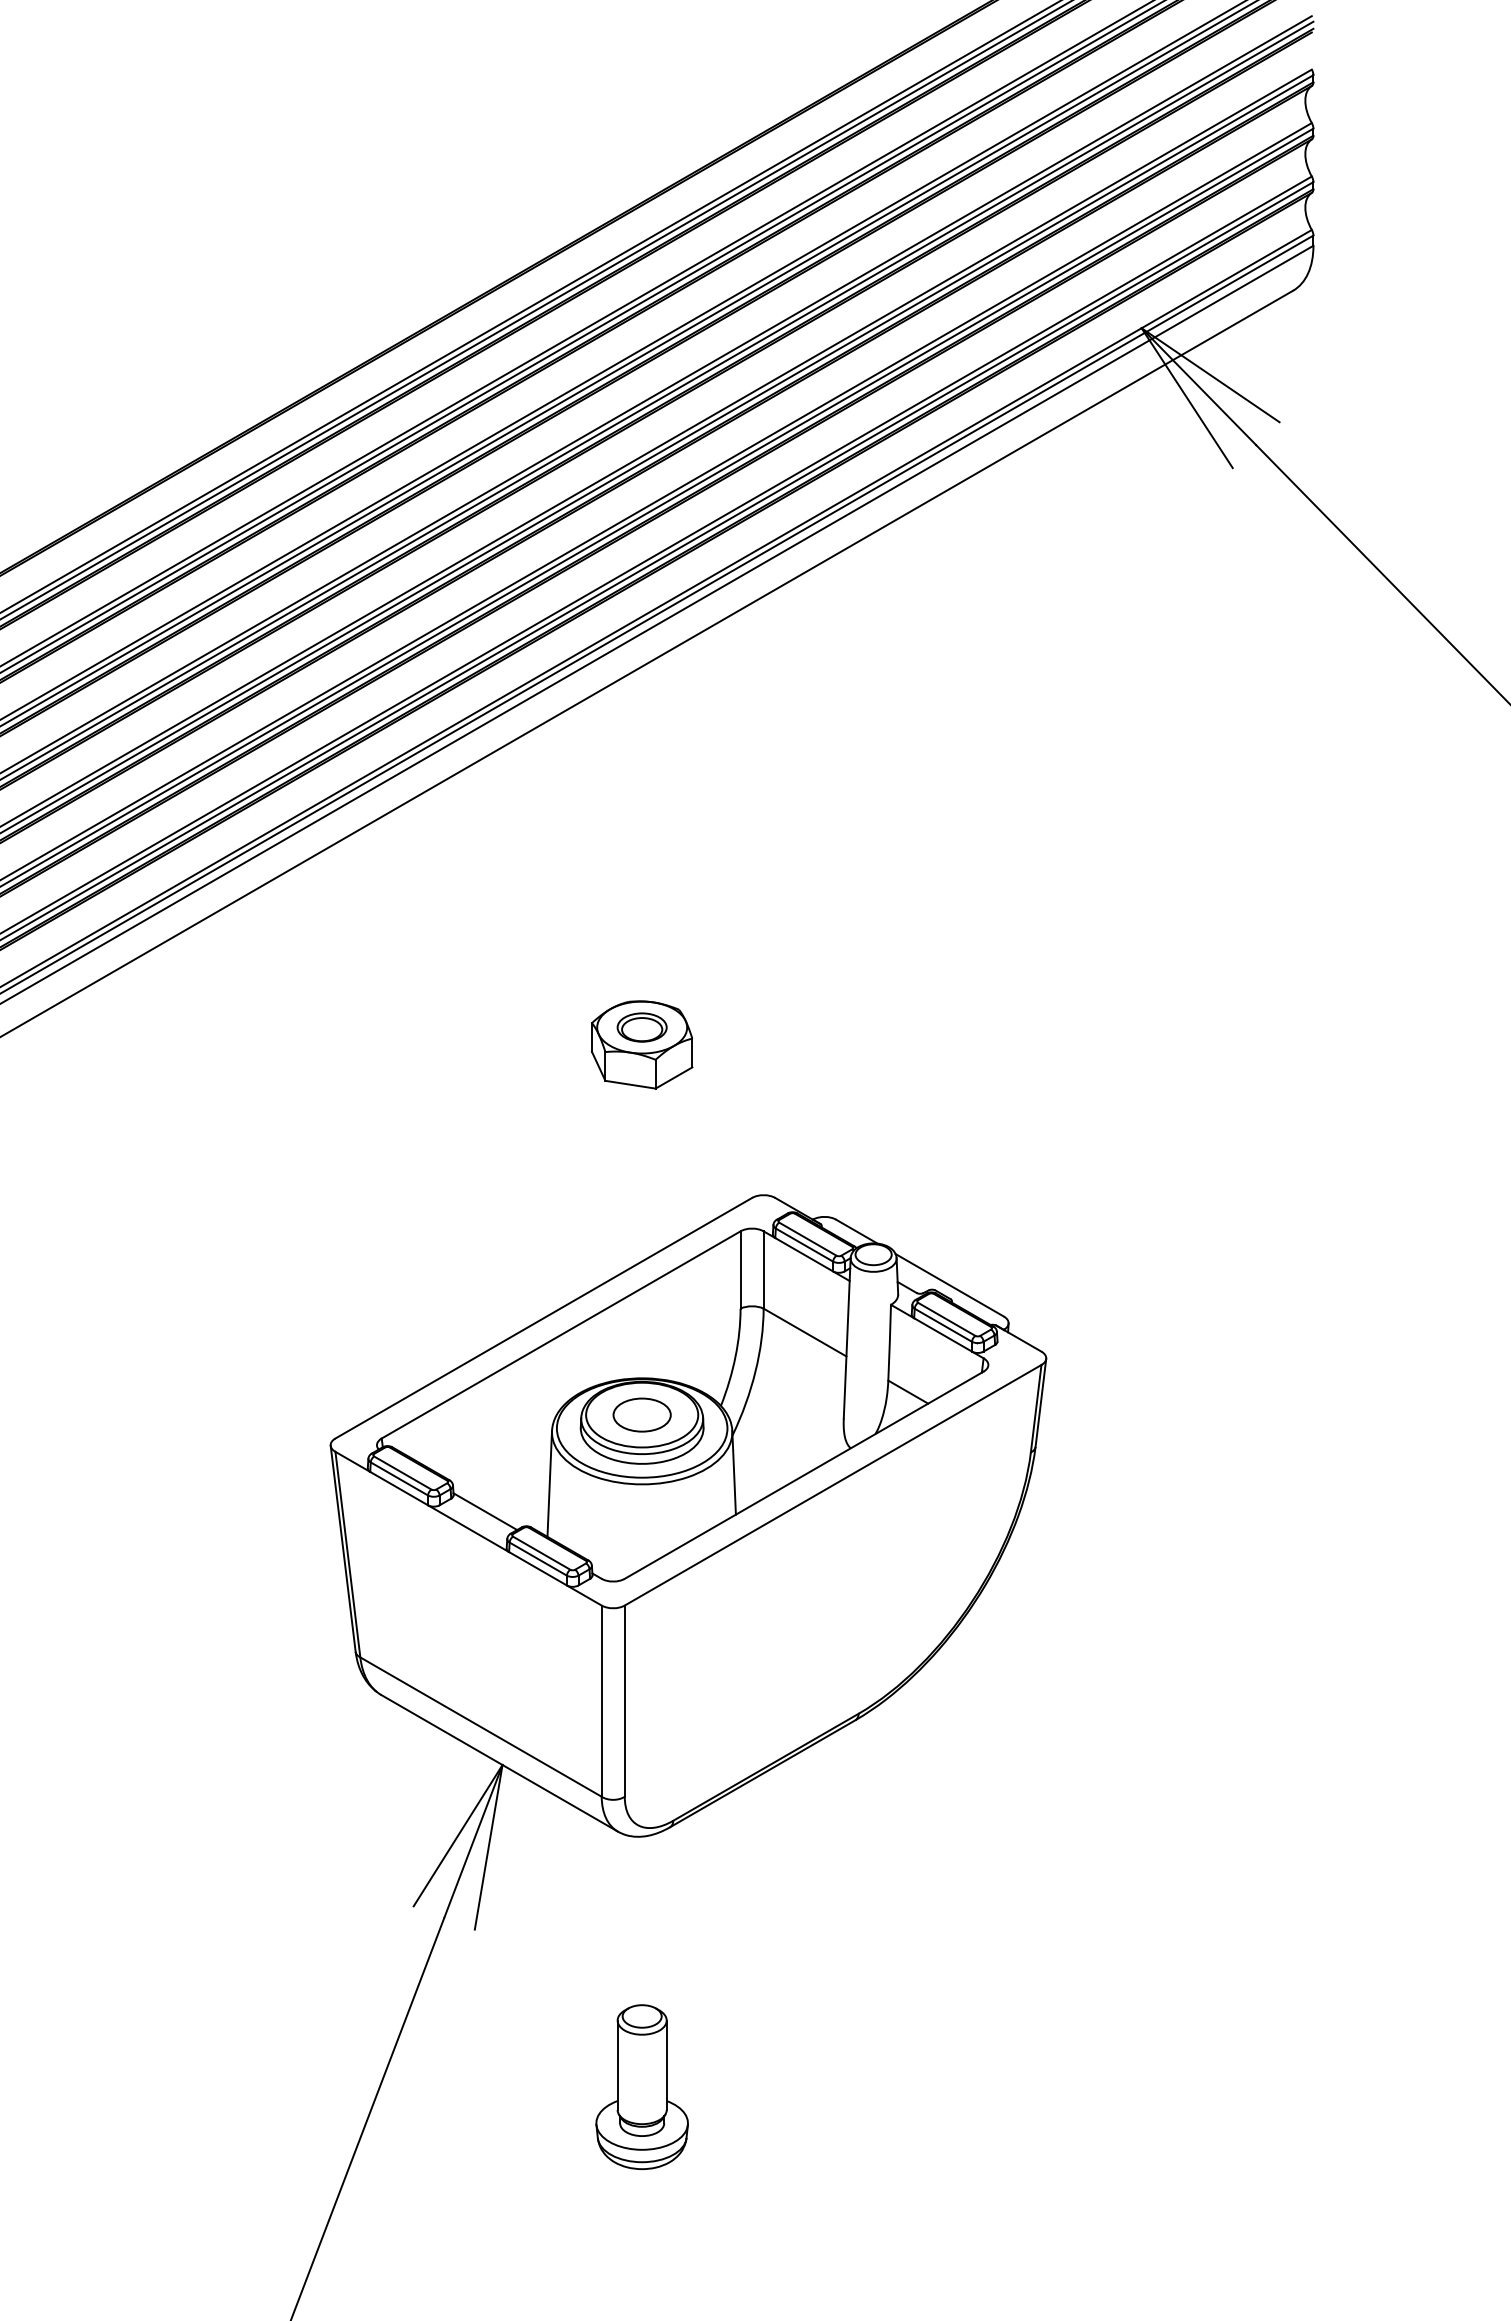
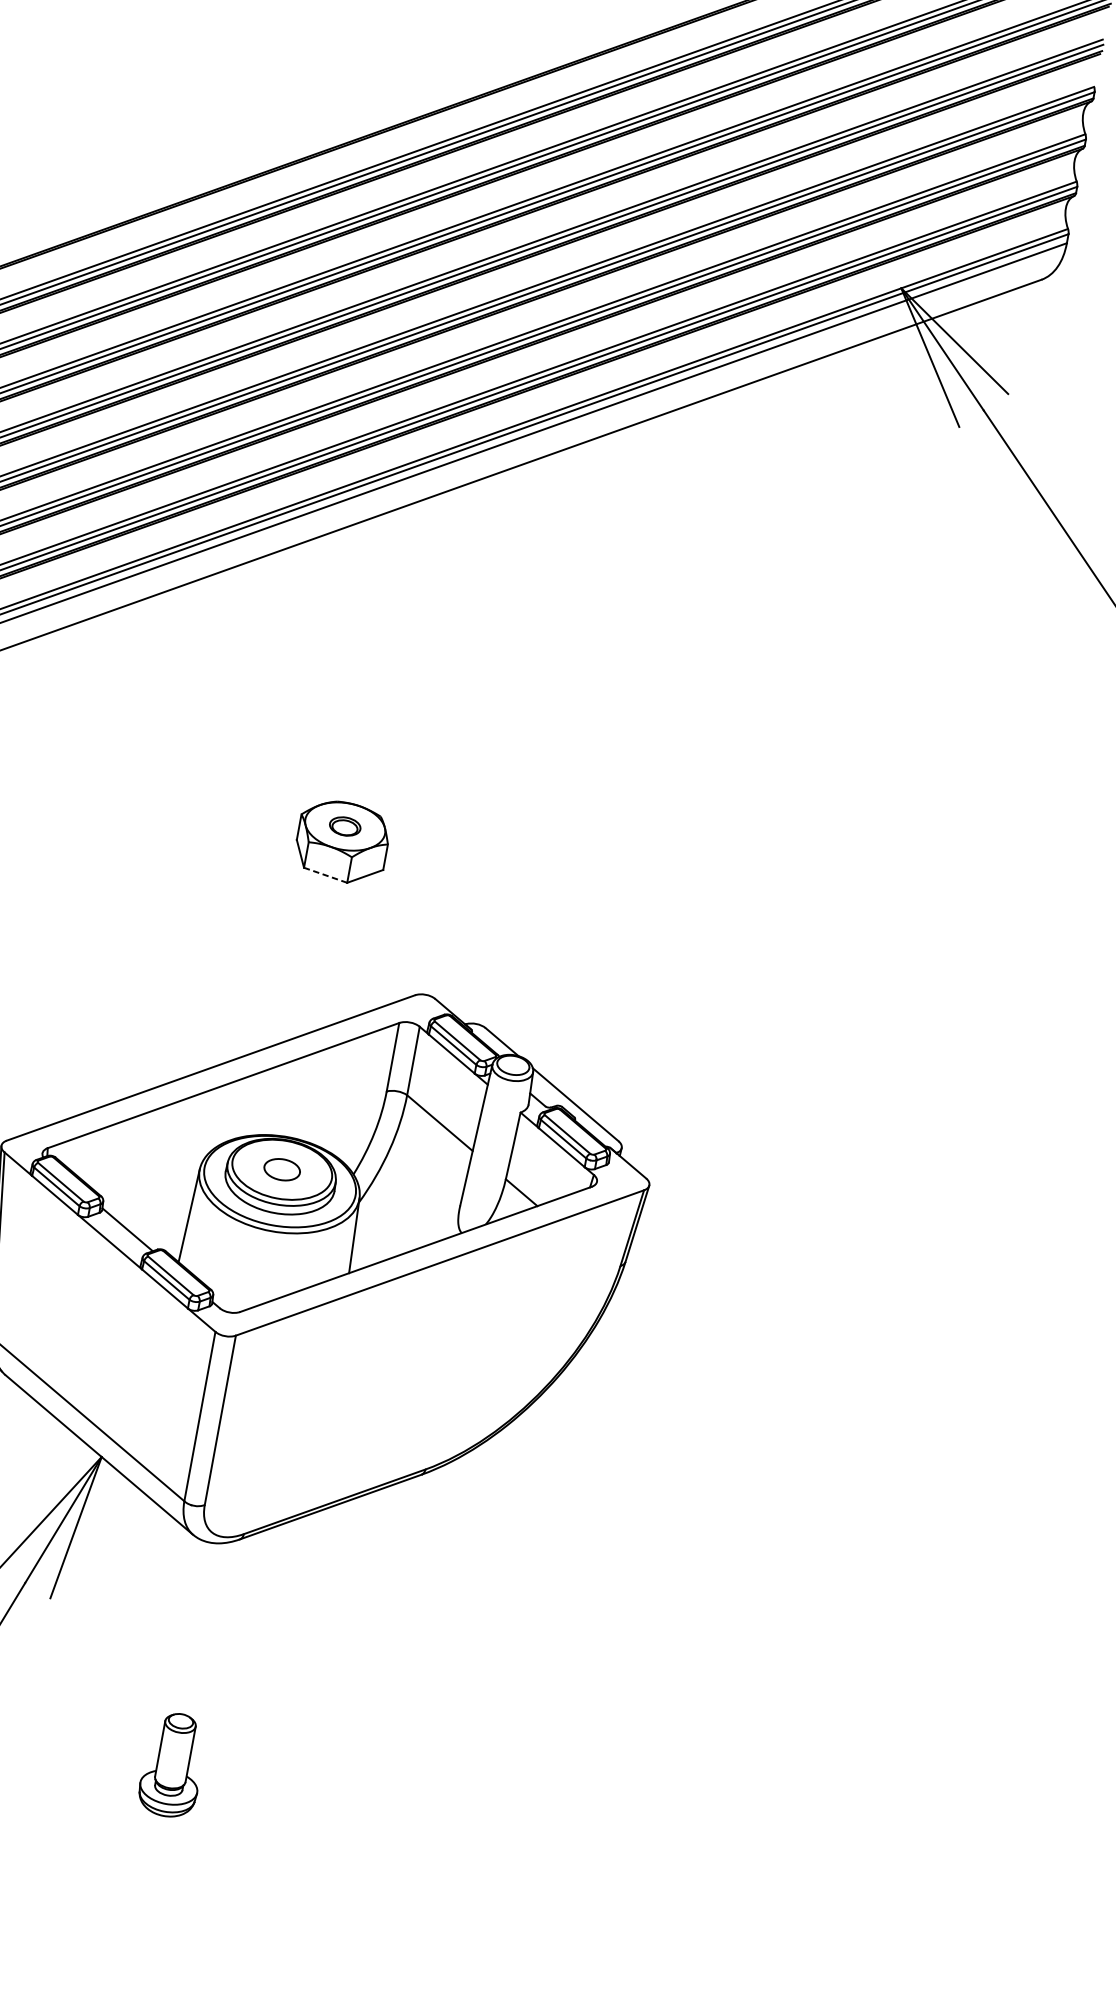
part: (641, 1027) -> (344, 826), size x0.7
line: (630, 1084) -> (325, 875), solid -> dashed
part: (641, 1414) -> (281, 1169), size x0.7
part: (641, 2087) -> (172, 1765), size x0.7

